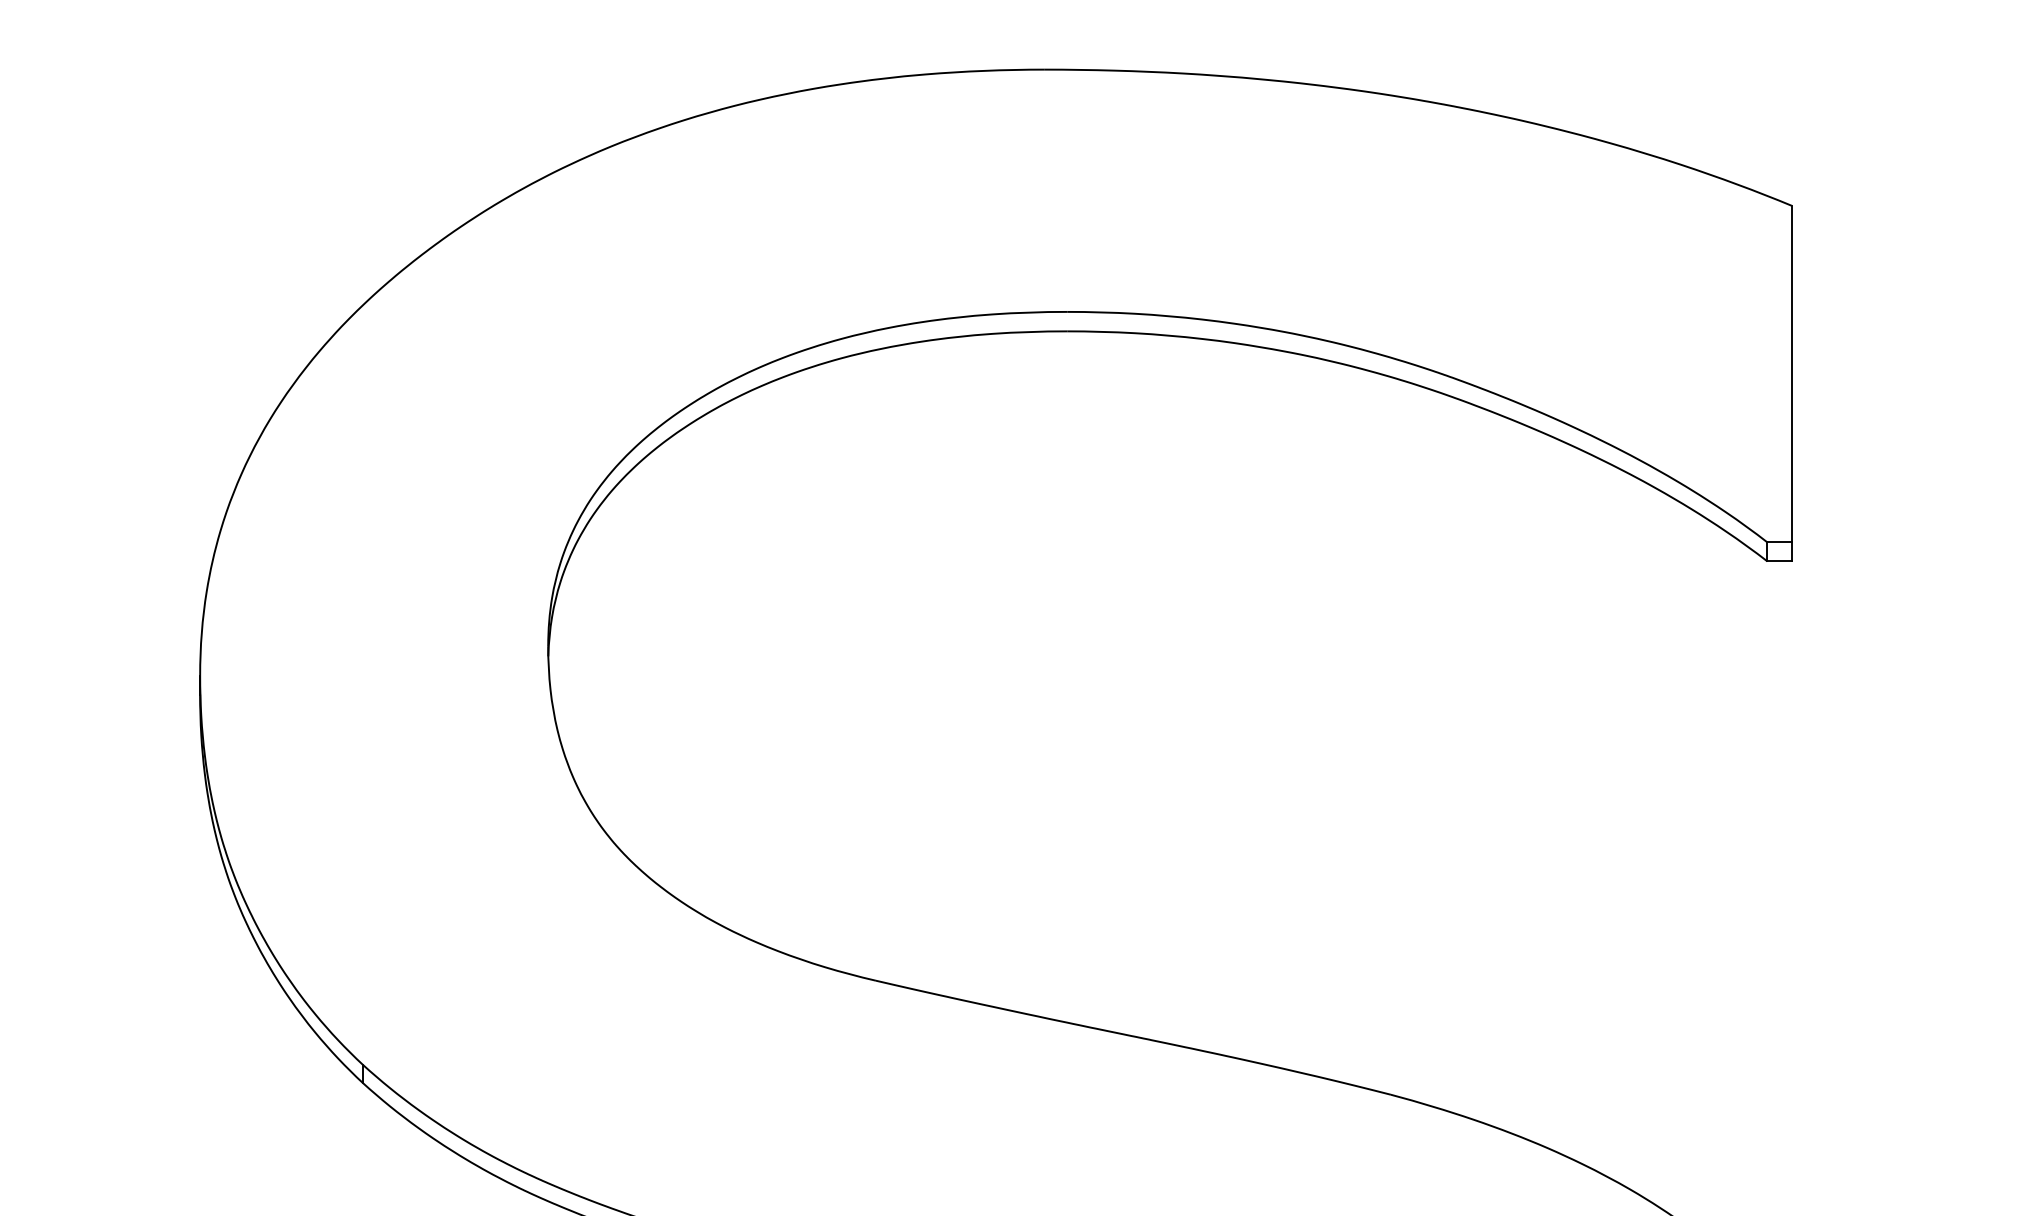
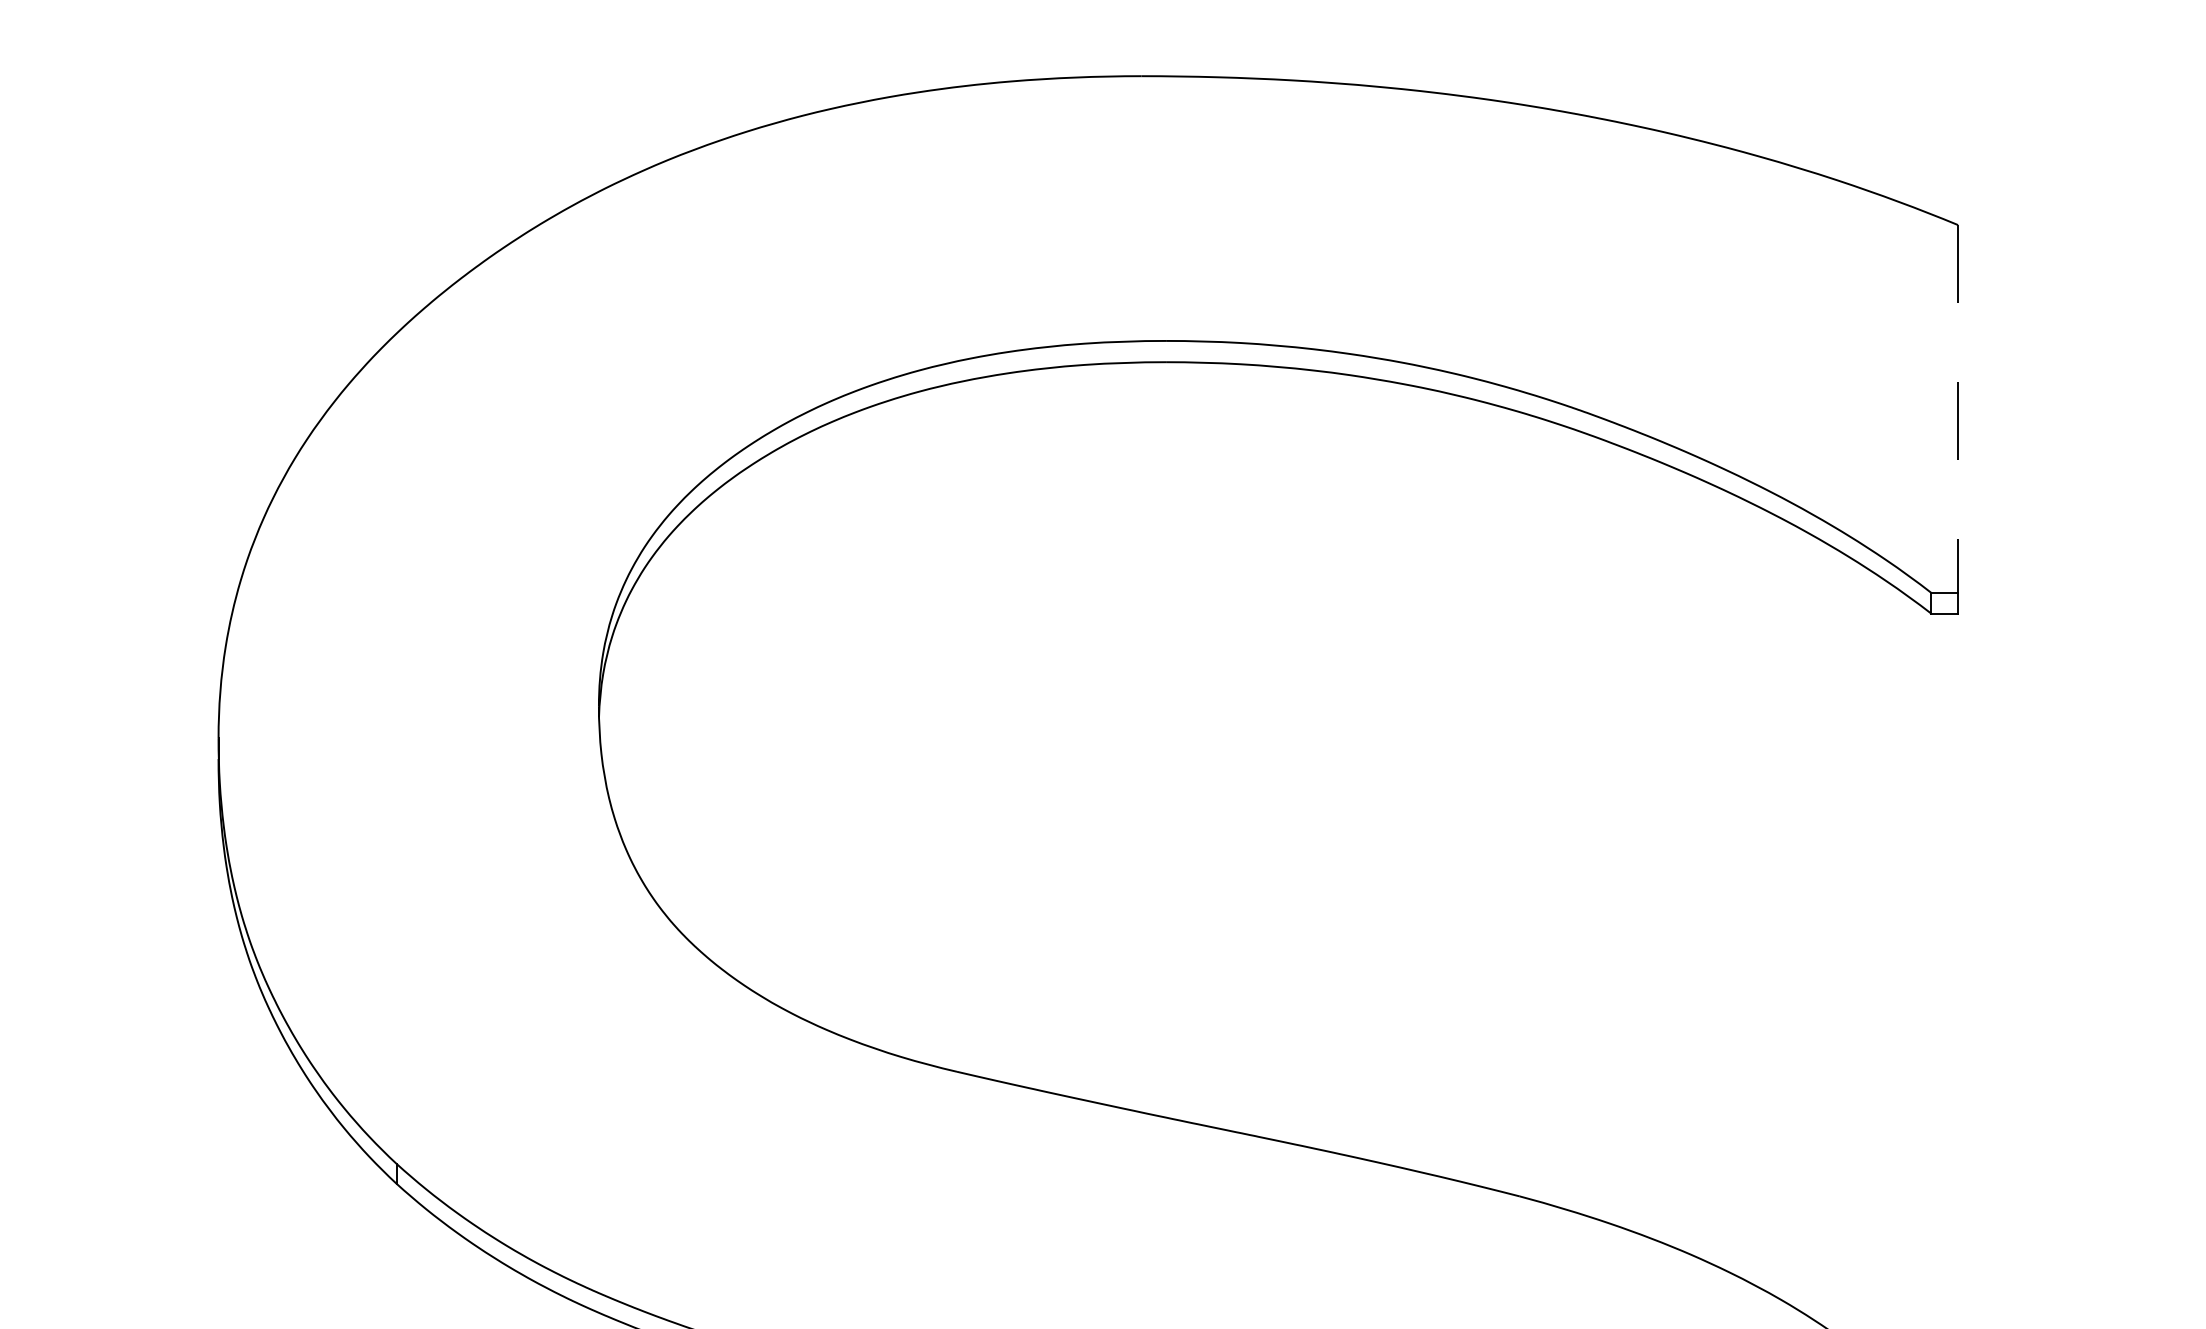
line: (1792, 373) -> (1958, 408), solid -> dashed

